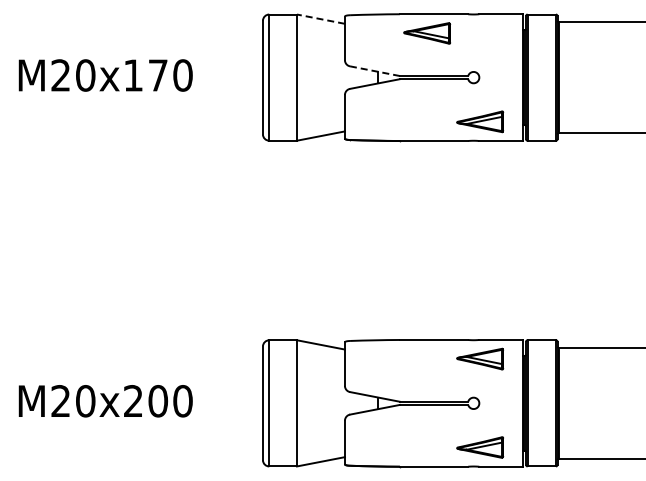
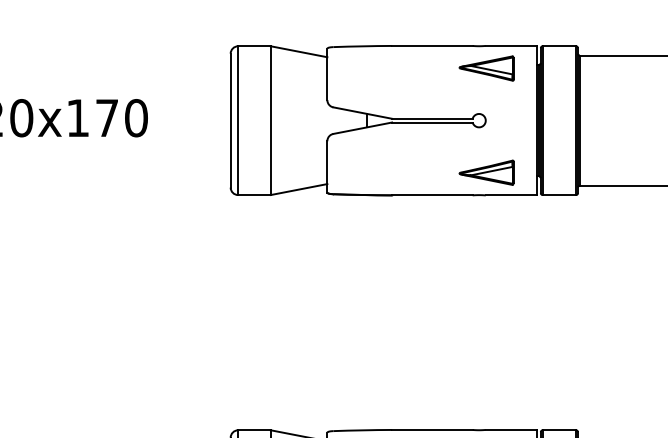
line: (320, 19) -> (298, 52), dashed -> solid
part: (427, 33) -> (487, 68), moved
line: (374, 71) -> (362, 113), dashed -> solid

